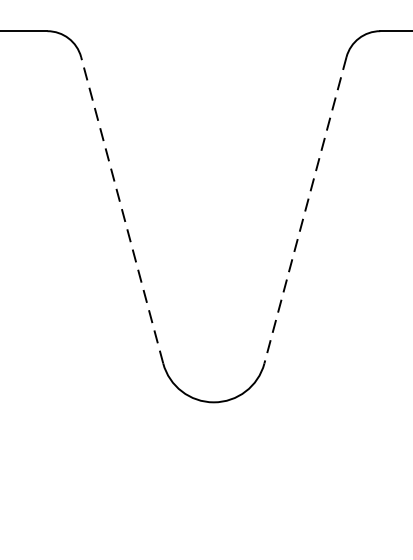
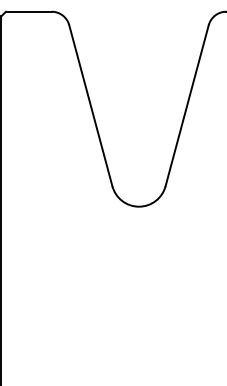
line: (121, 209) -> (90, 105), dashed -> solid
line: (306, 211) -> (187, 106), dashed -> solid

